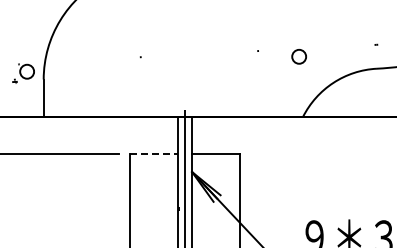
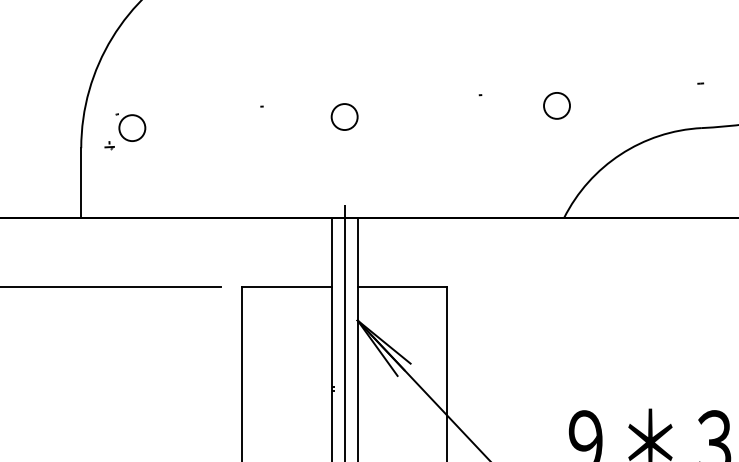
circle: (184, 62) -> (343, 116), added
part: (23, 73) -> (125, 131), moved
line: (154, 153) -> (287, 285), dashed -> solid

